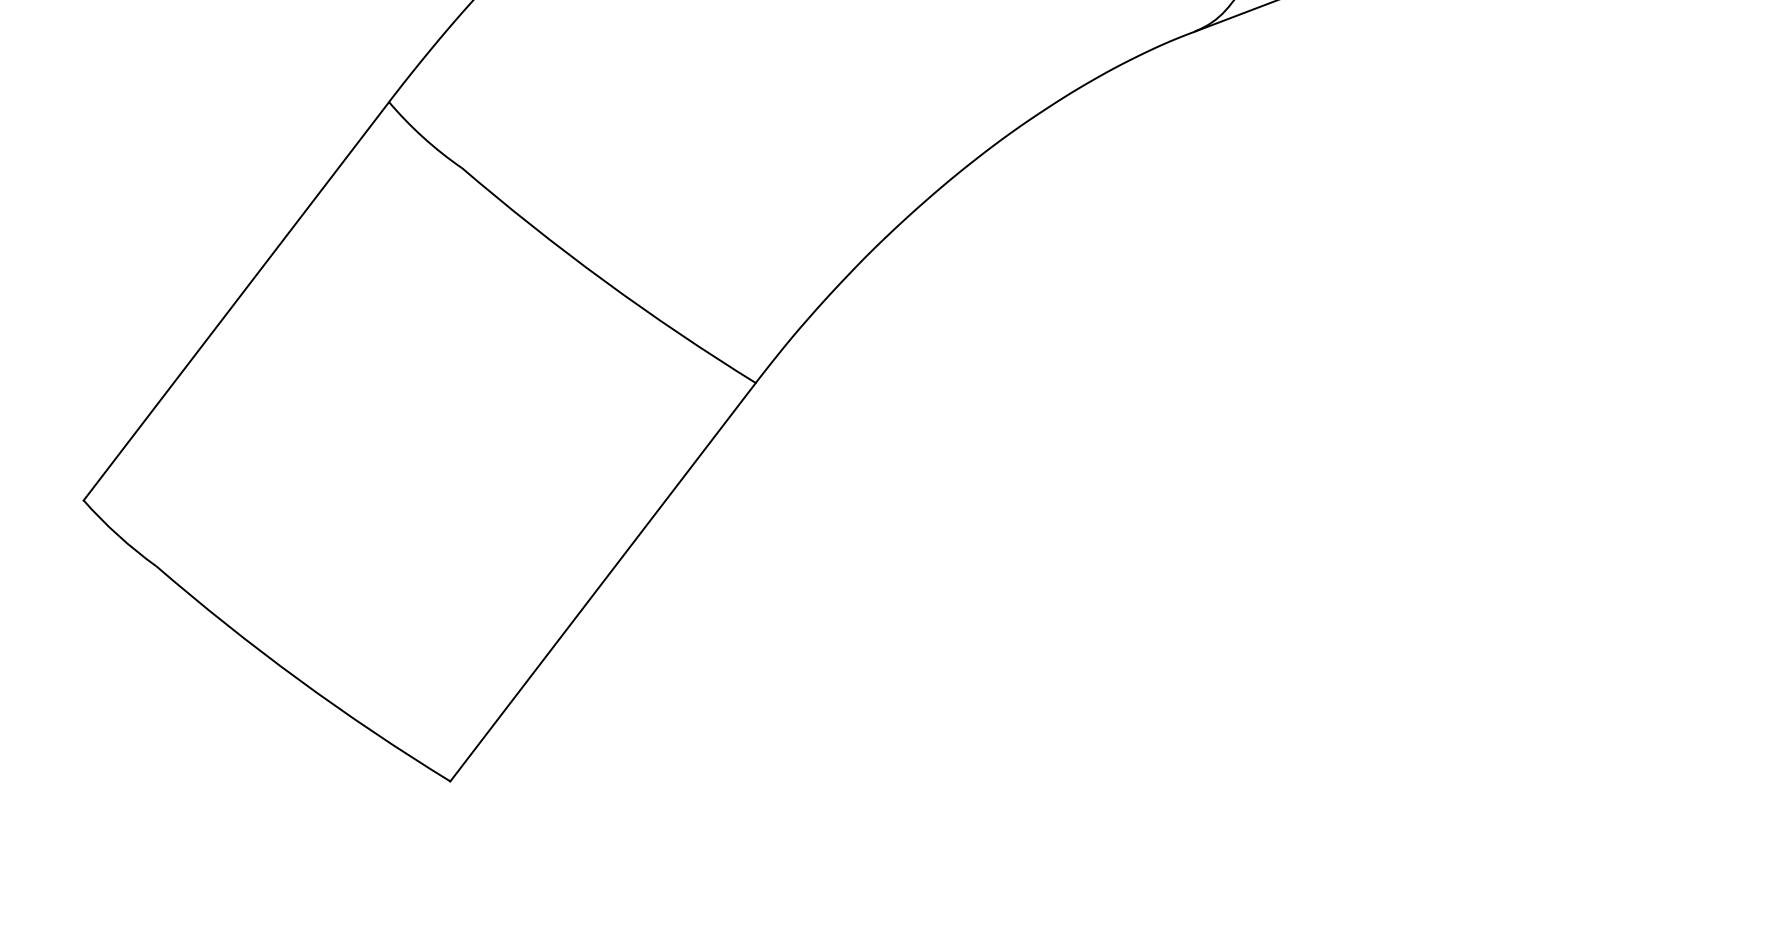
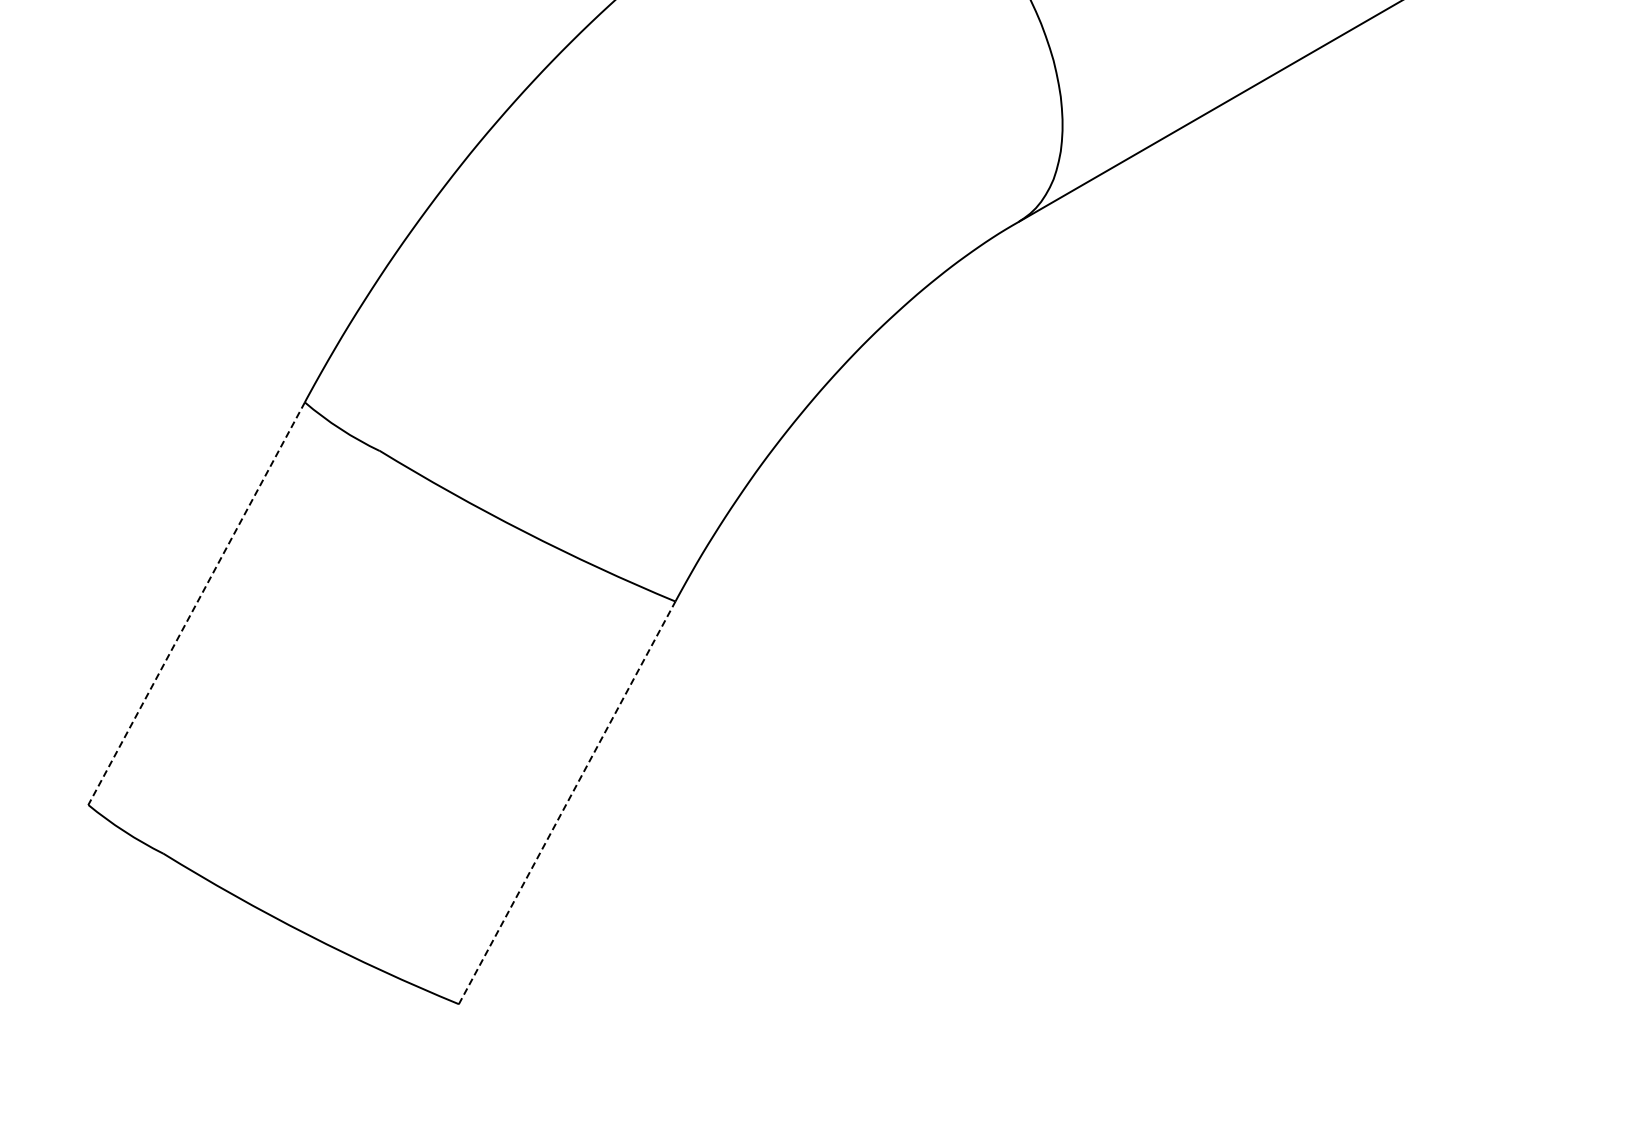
line: (236, 301) -> (196, 603), solid -> dashed
line: (603, 581) -> (567, 802), solid -> dashed

